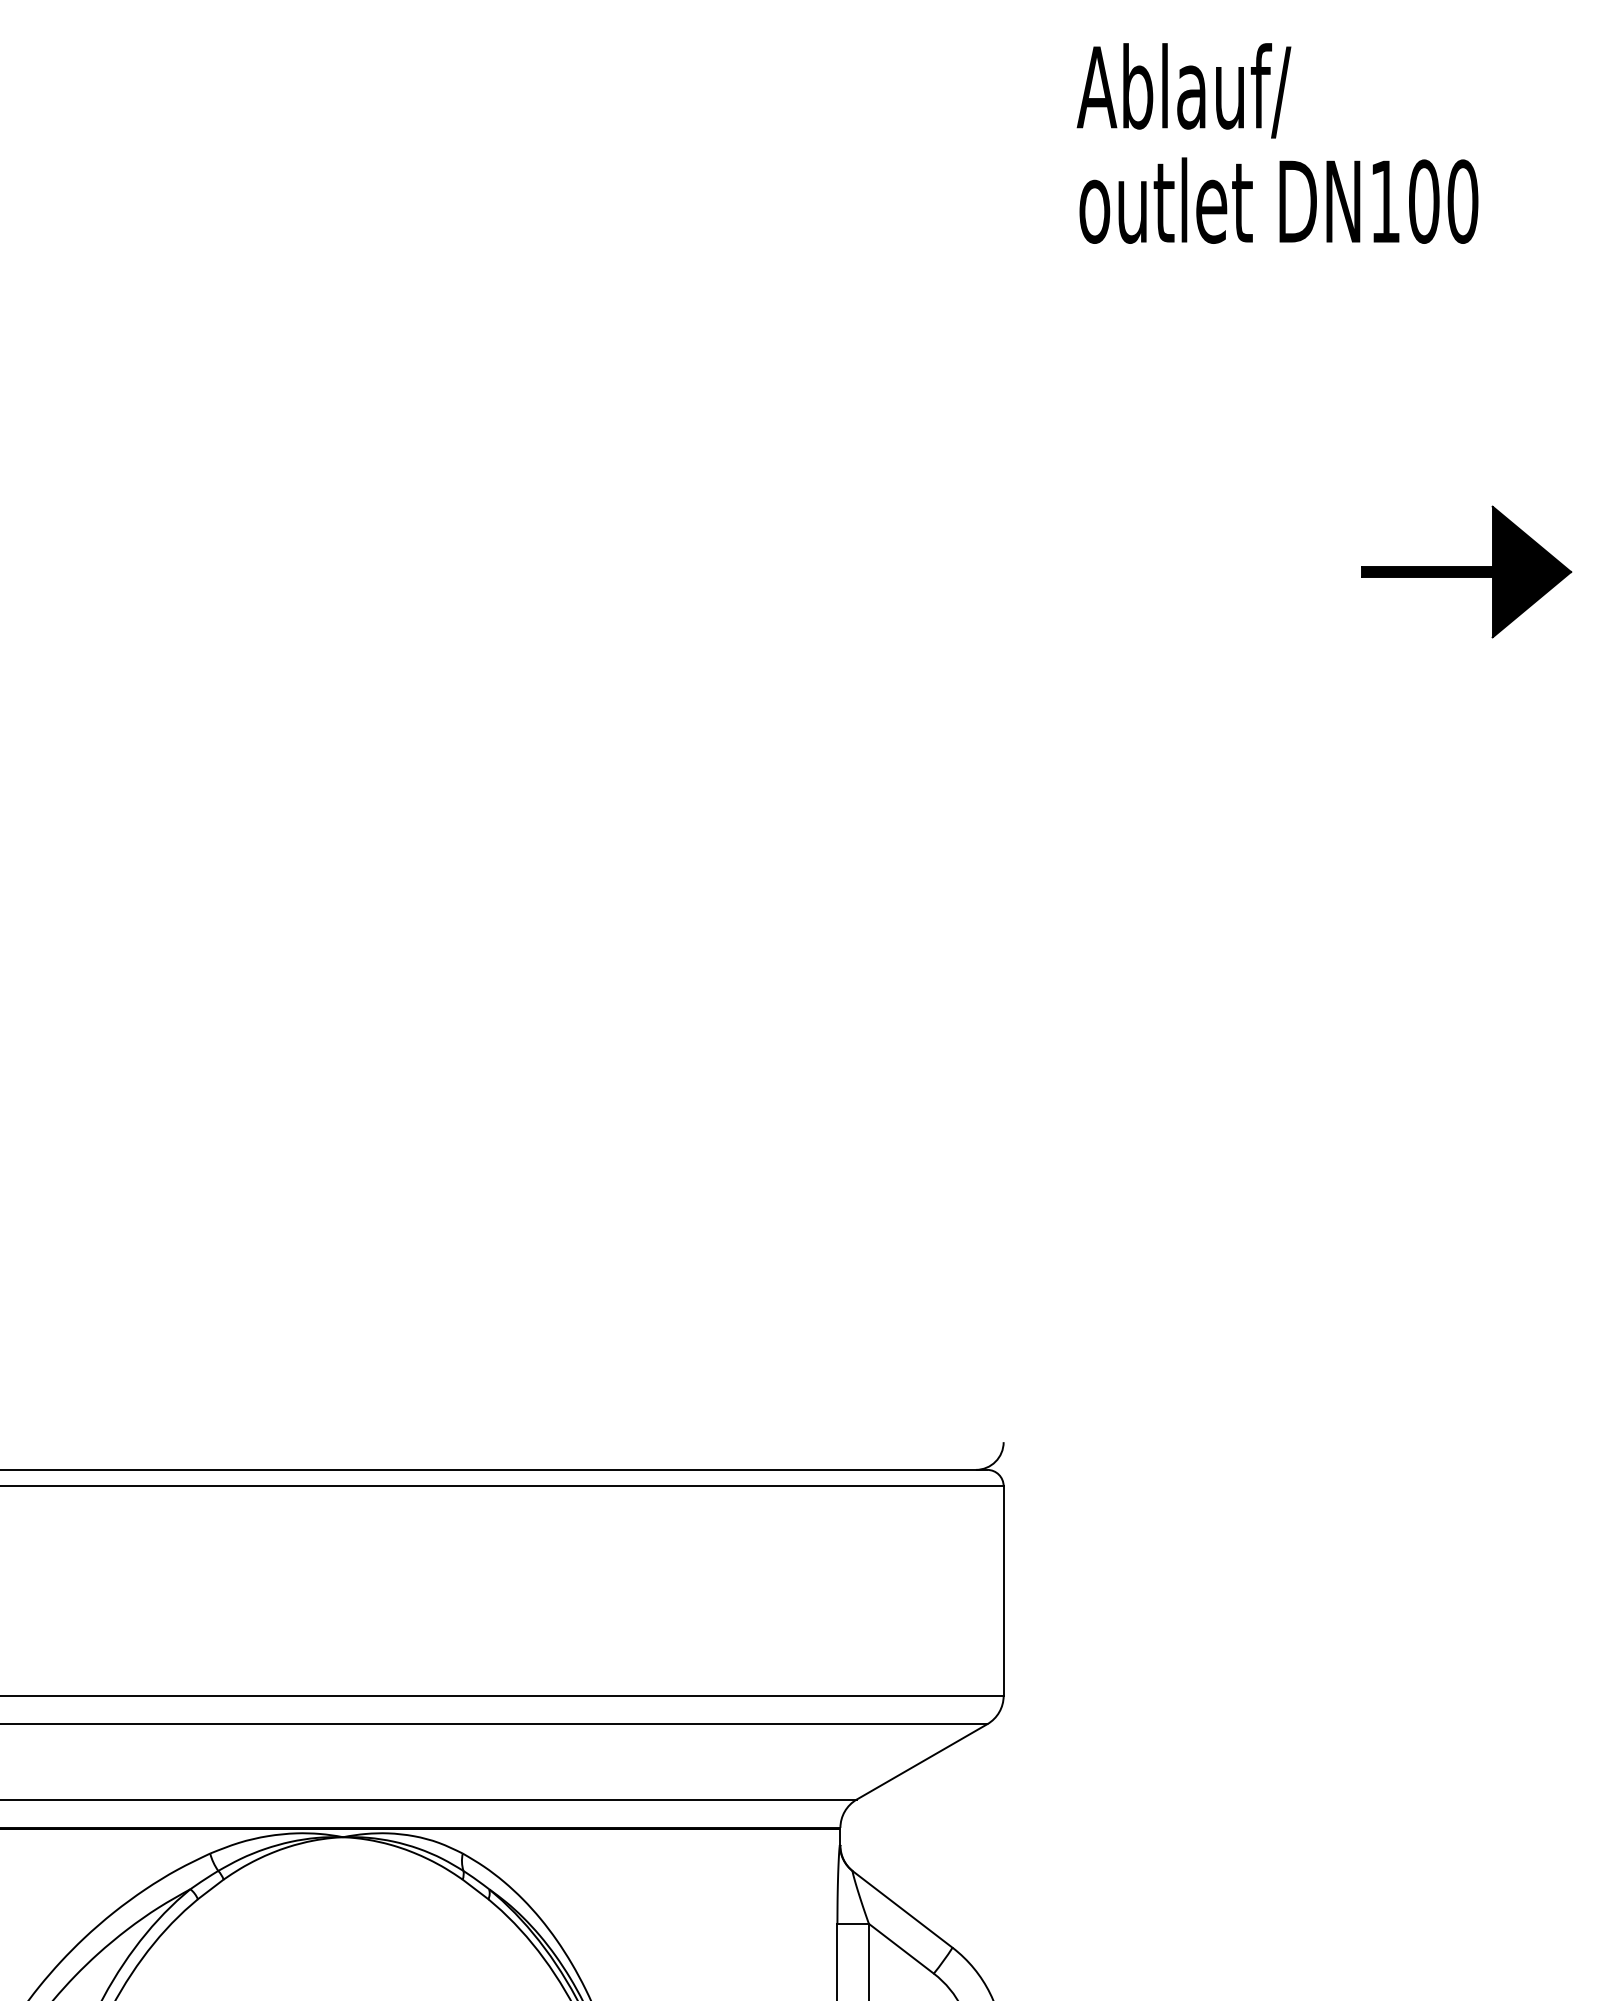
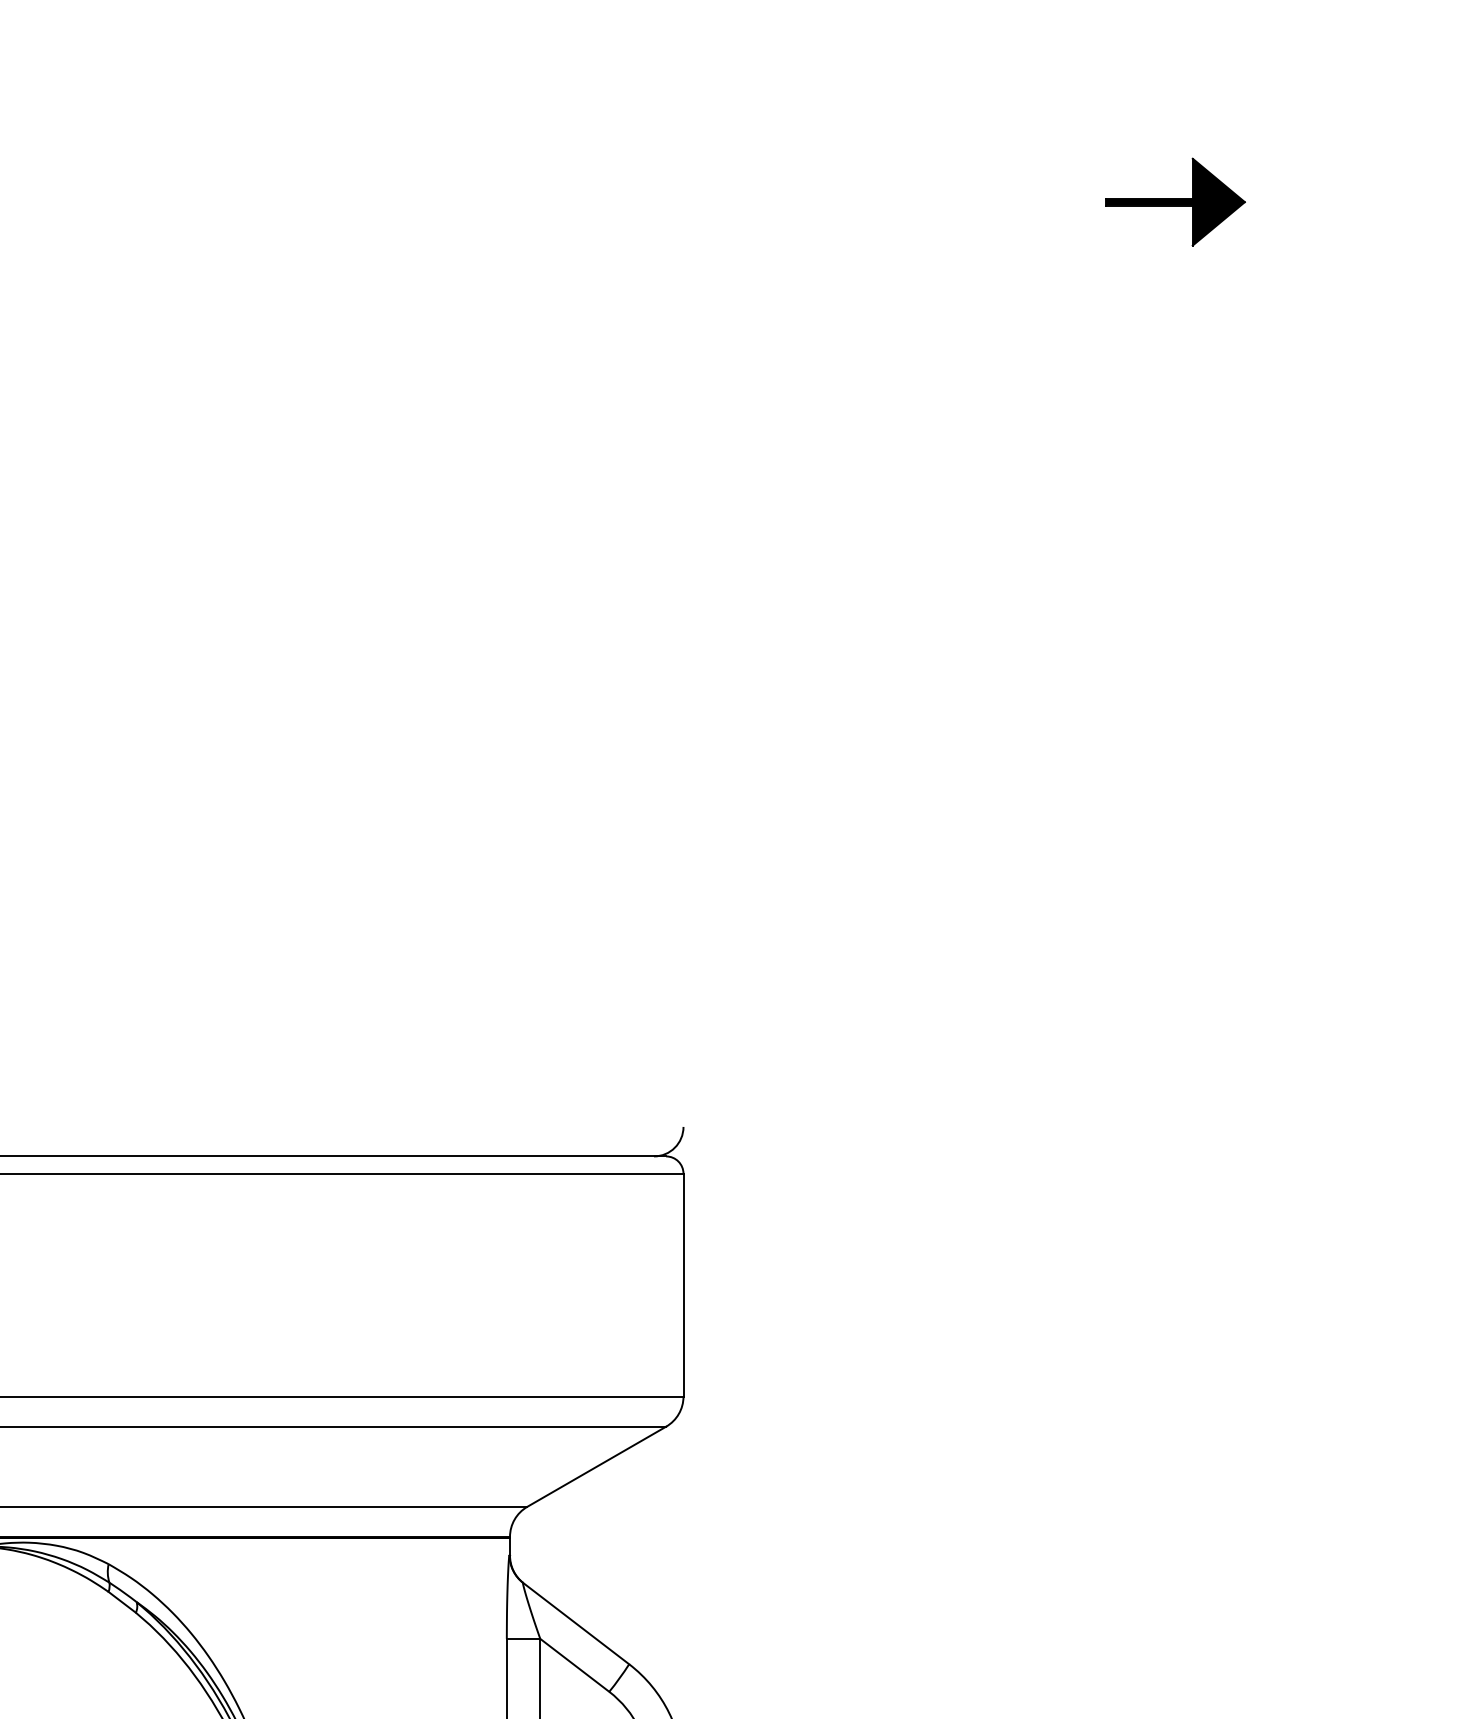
part: (1466, 571) -> (1175, 201), size x0.62

